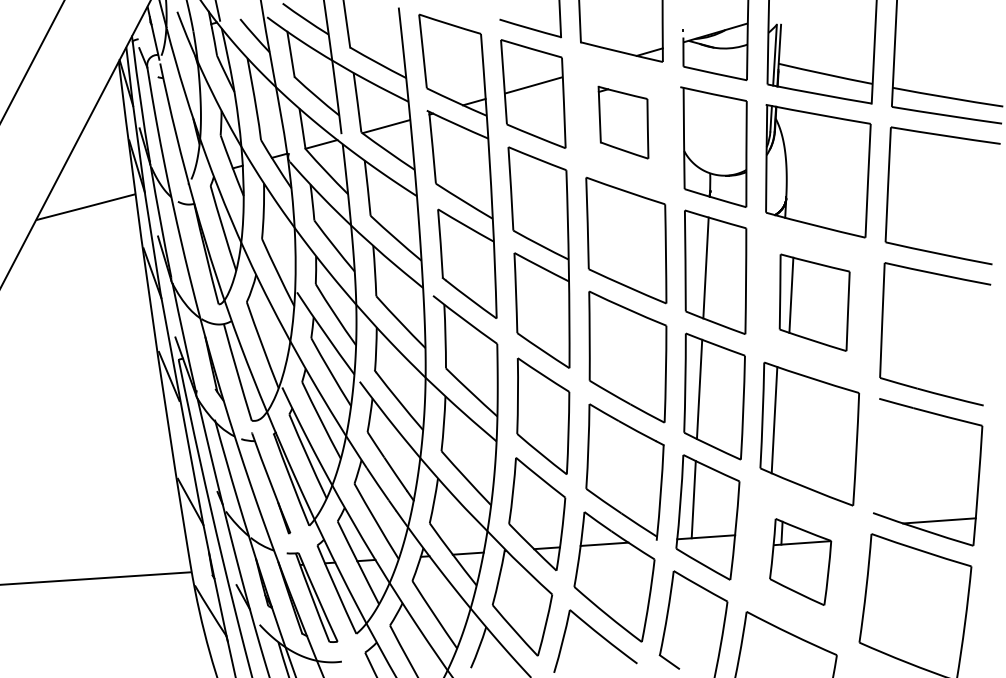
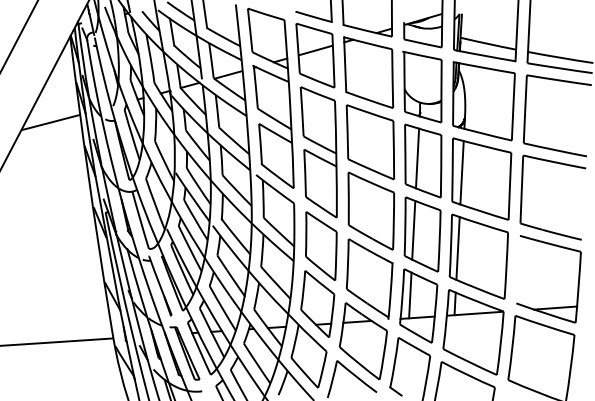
part: (623, 122) -> (368, 72), size x1.67
part: (814, 301) -> (481, 178), size x1.43
part: (800, 562) -> (473, 332), size x1.67

